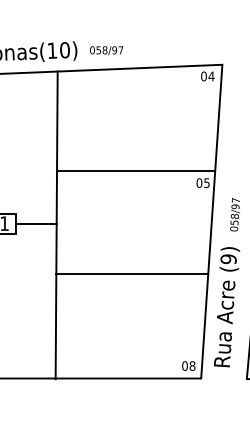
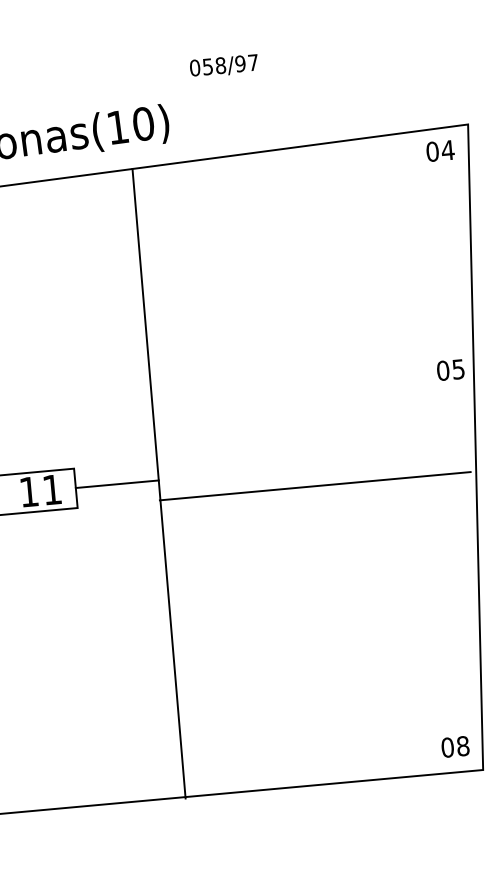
text: (106, 50) -> (223, 65), moved
line: (136, 170) -> (312, 356), removed
line: (132, 274) -> (315, 486), moved

